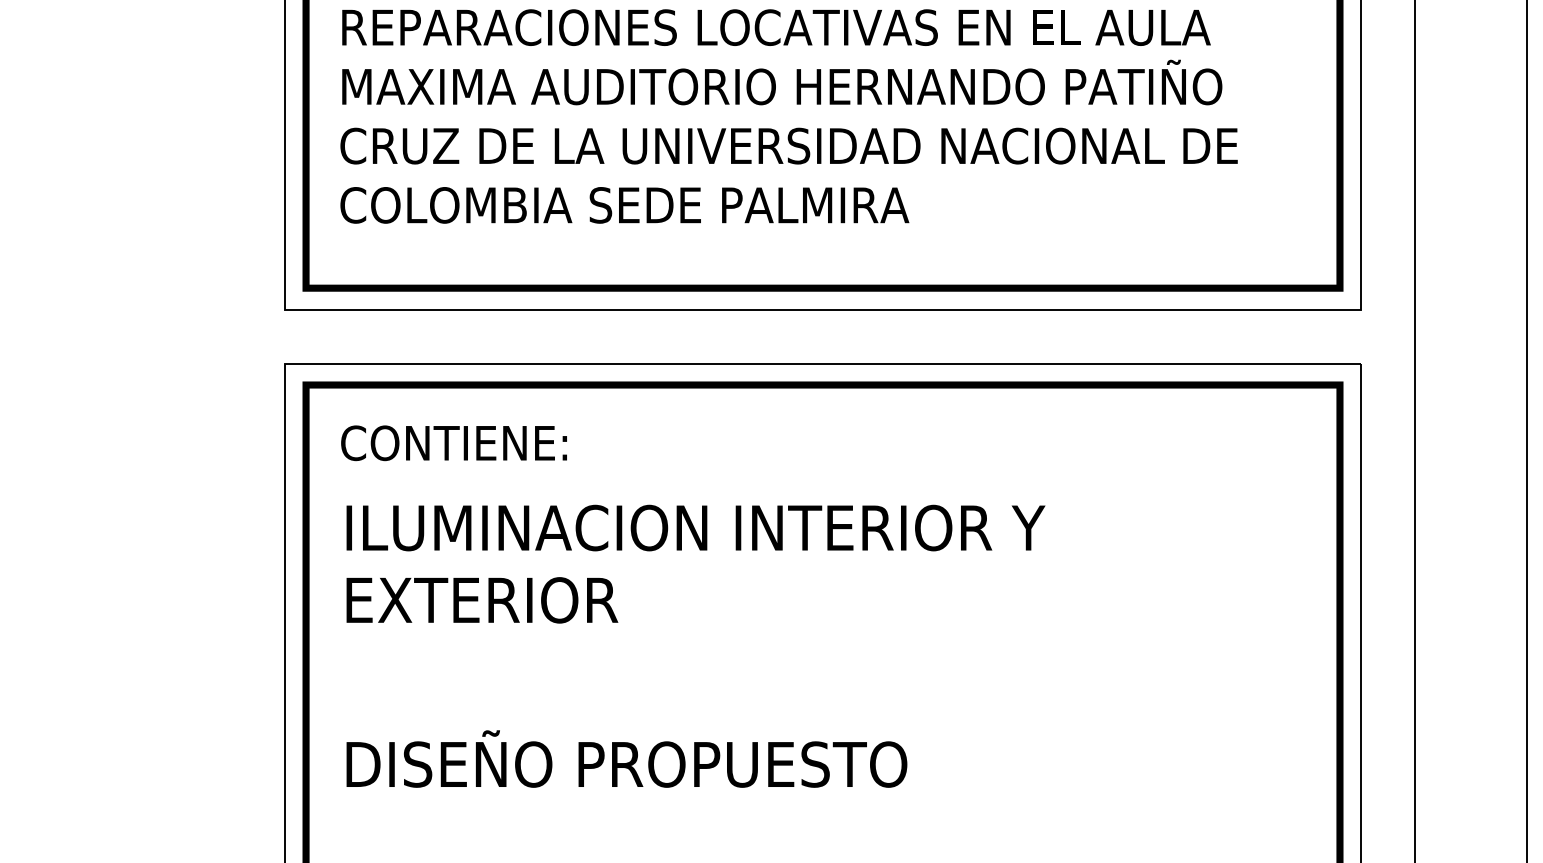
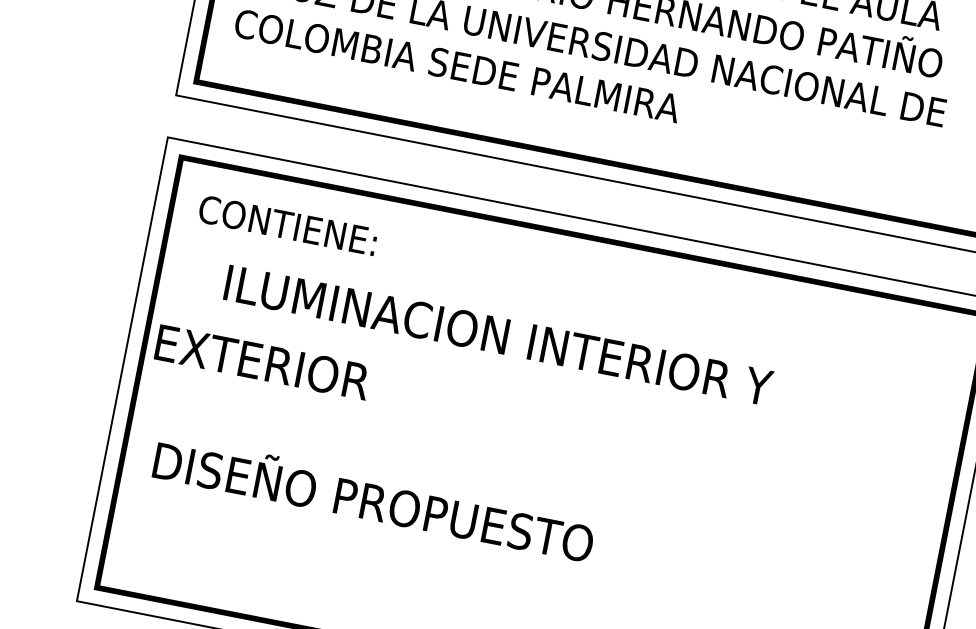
text: (695, 527) -> (498, 335), moved
text: (482, 600) -> (263, 362), moved

